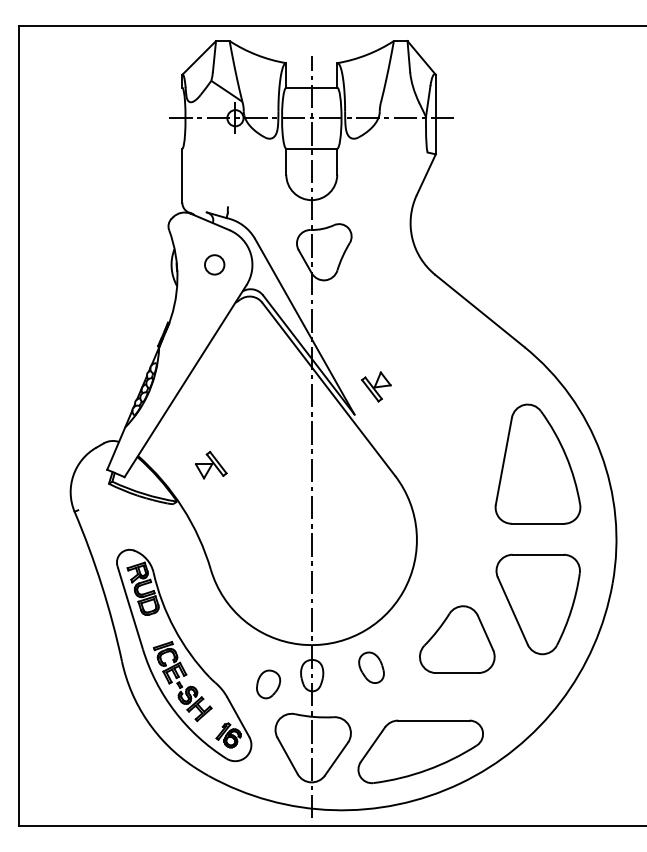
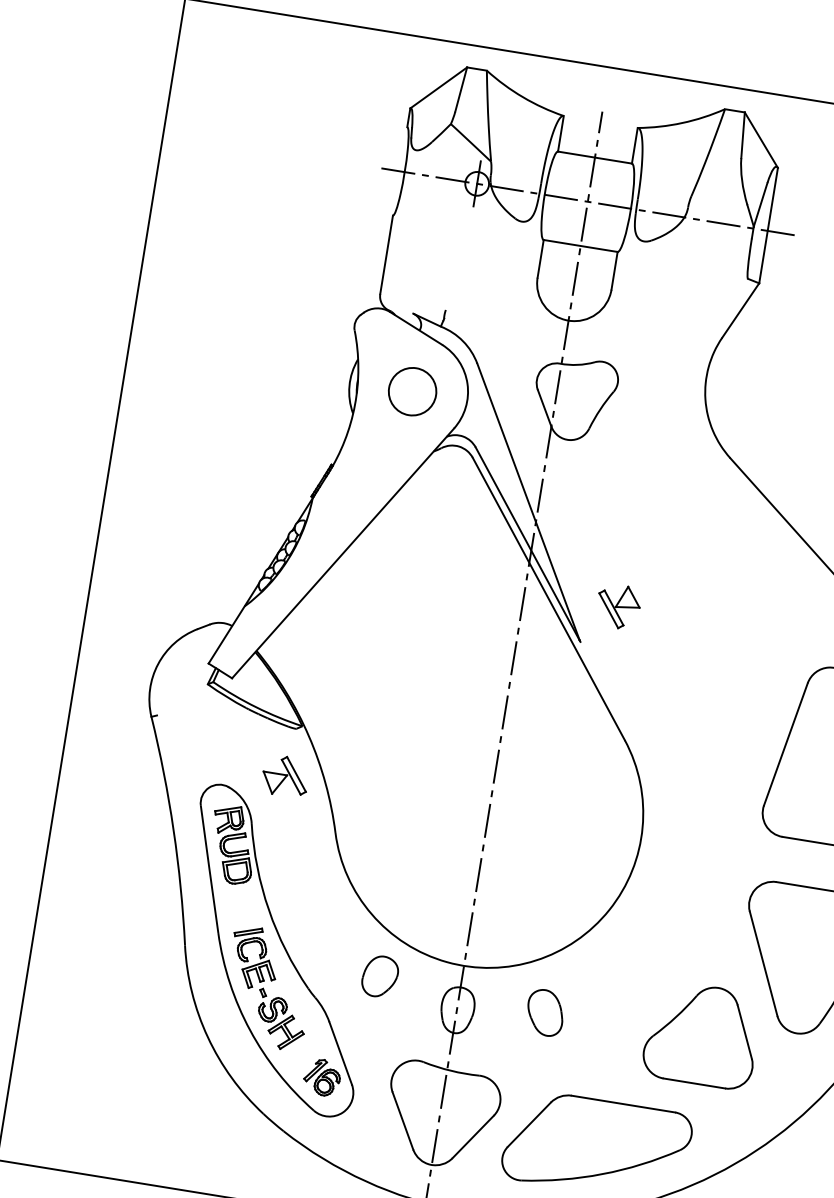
circle: (214, 264) -> (412, 391), size x1.67
part: (211, 464) -> (286, 775), moved
part: (457, 639) -> (702, 1034), moved
part: (268, 684) -> (380, 976), moved

